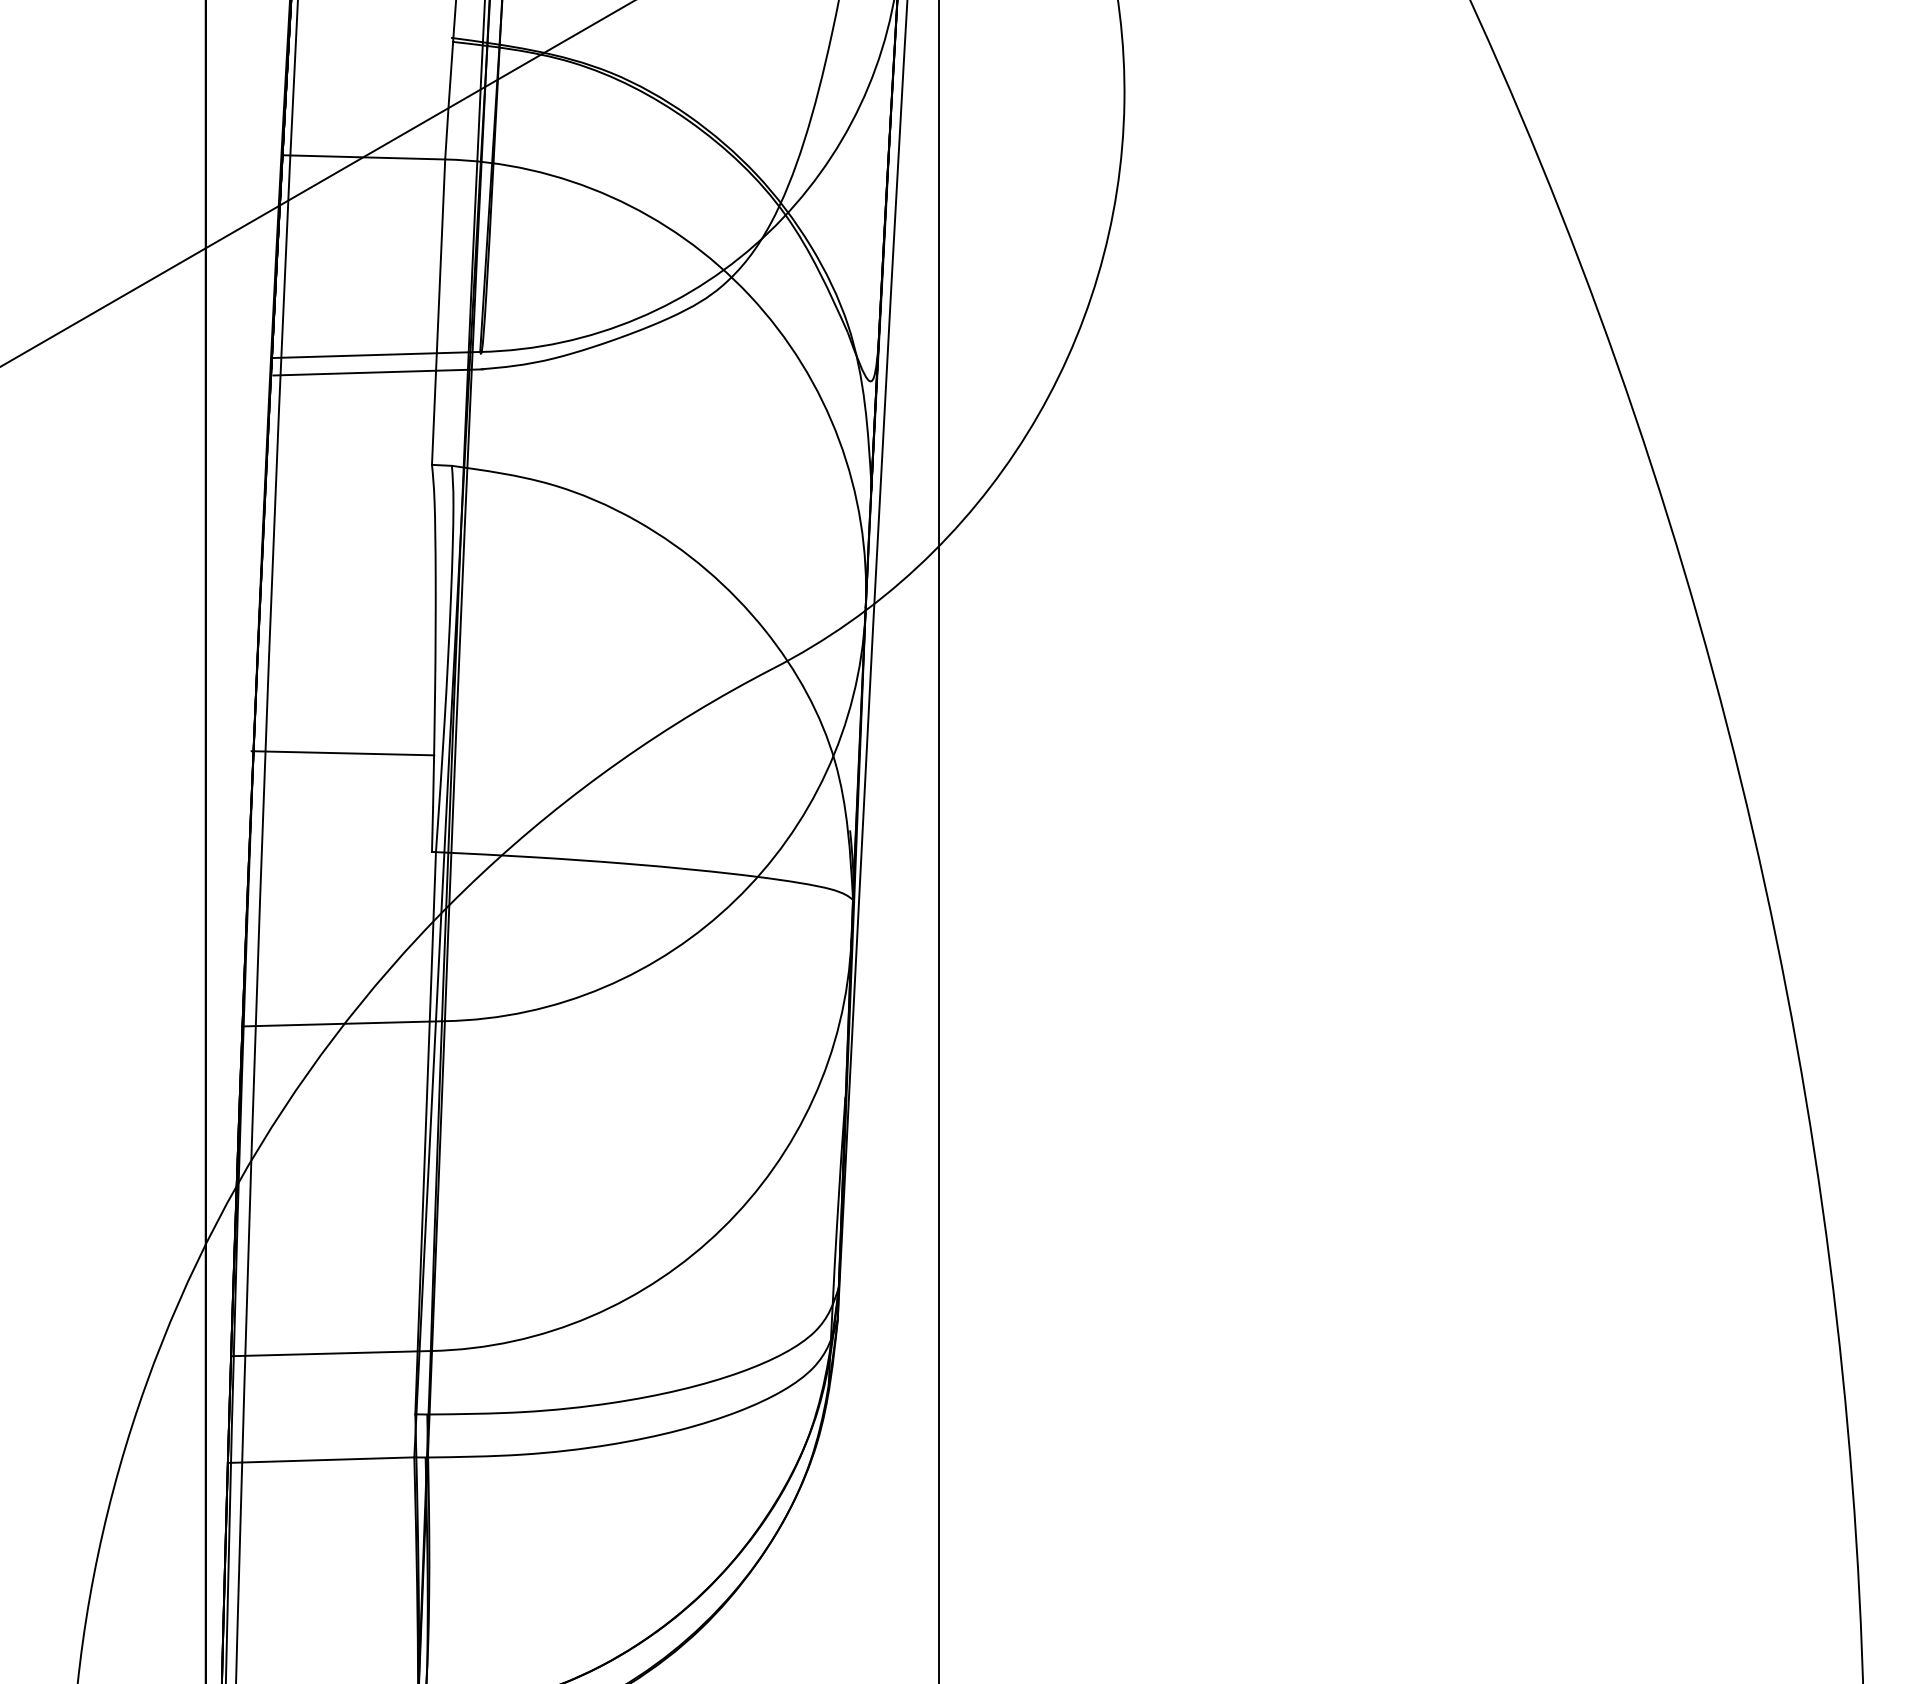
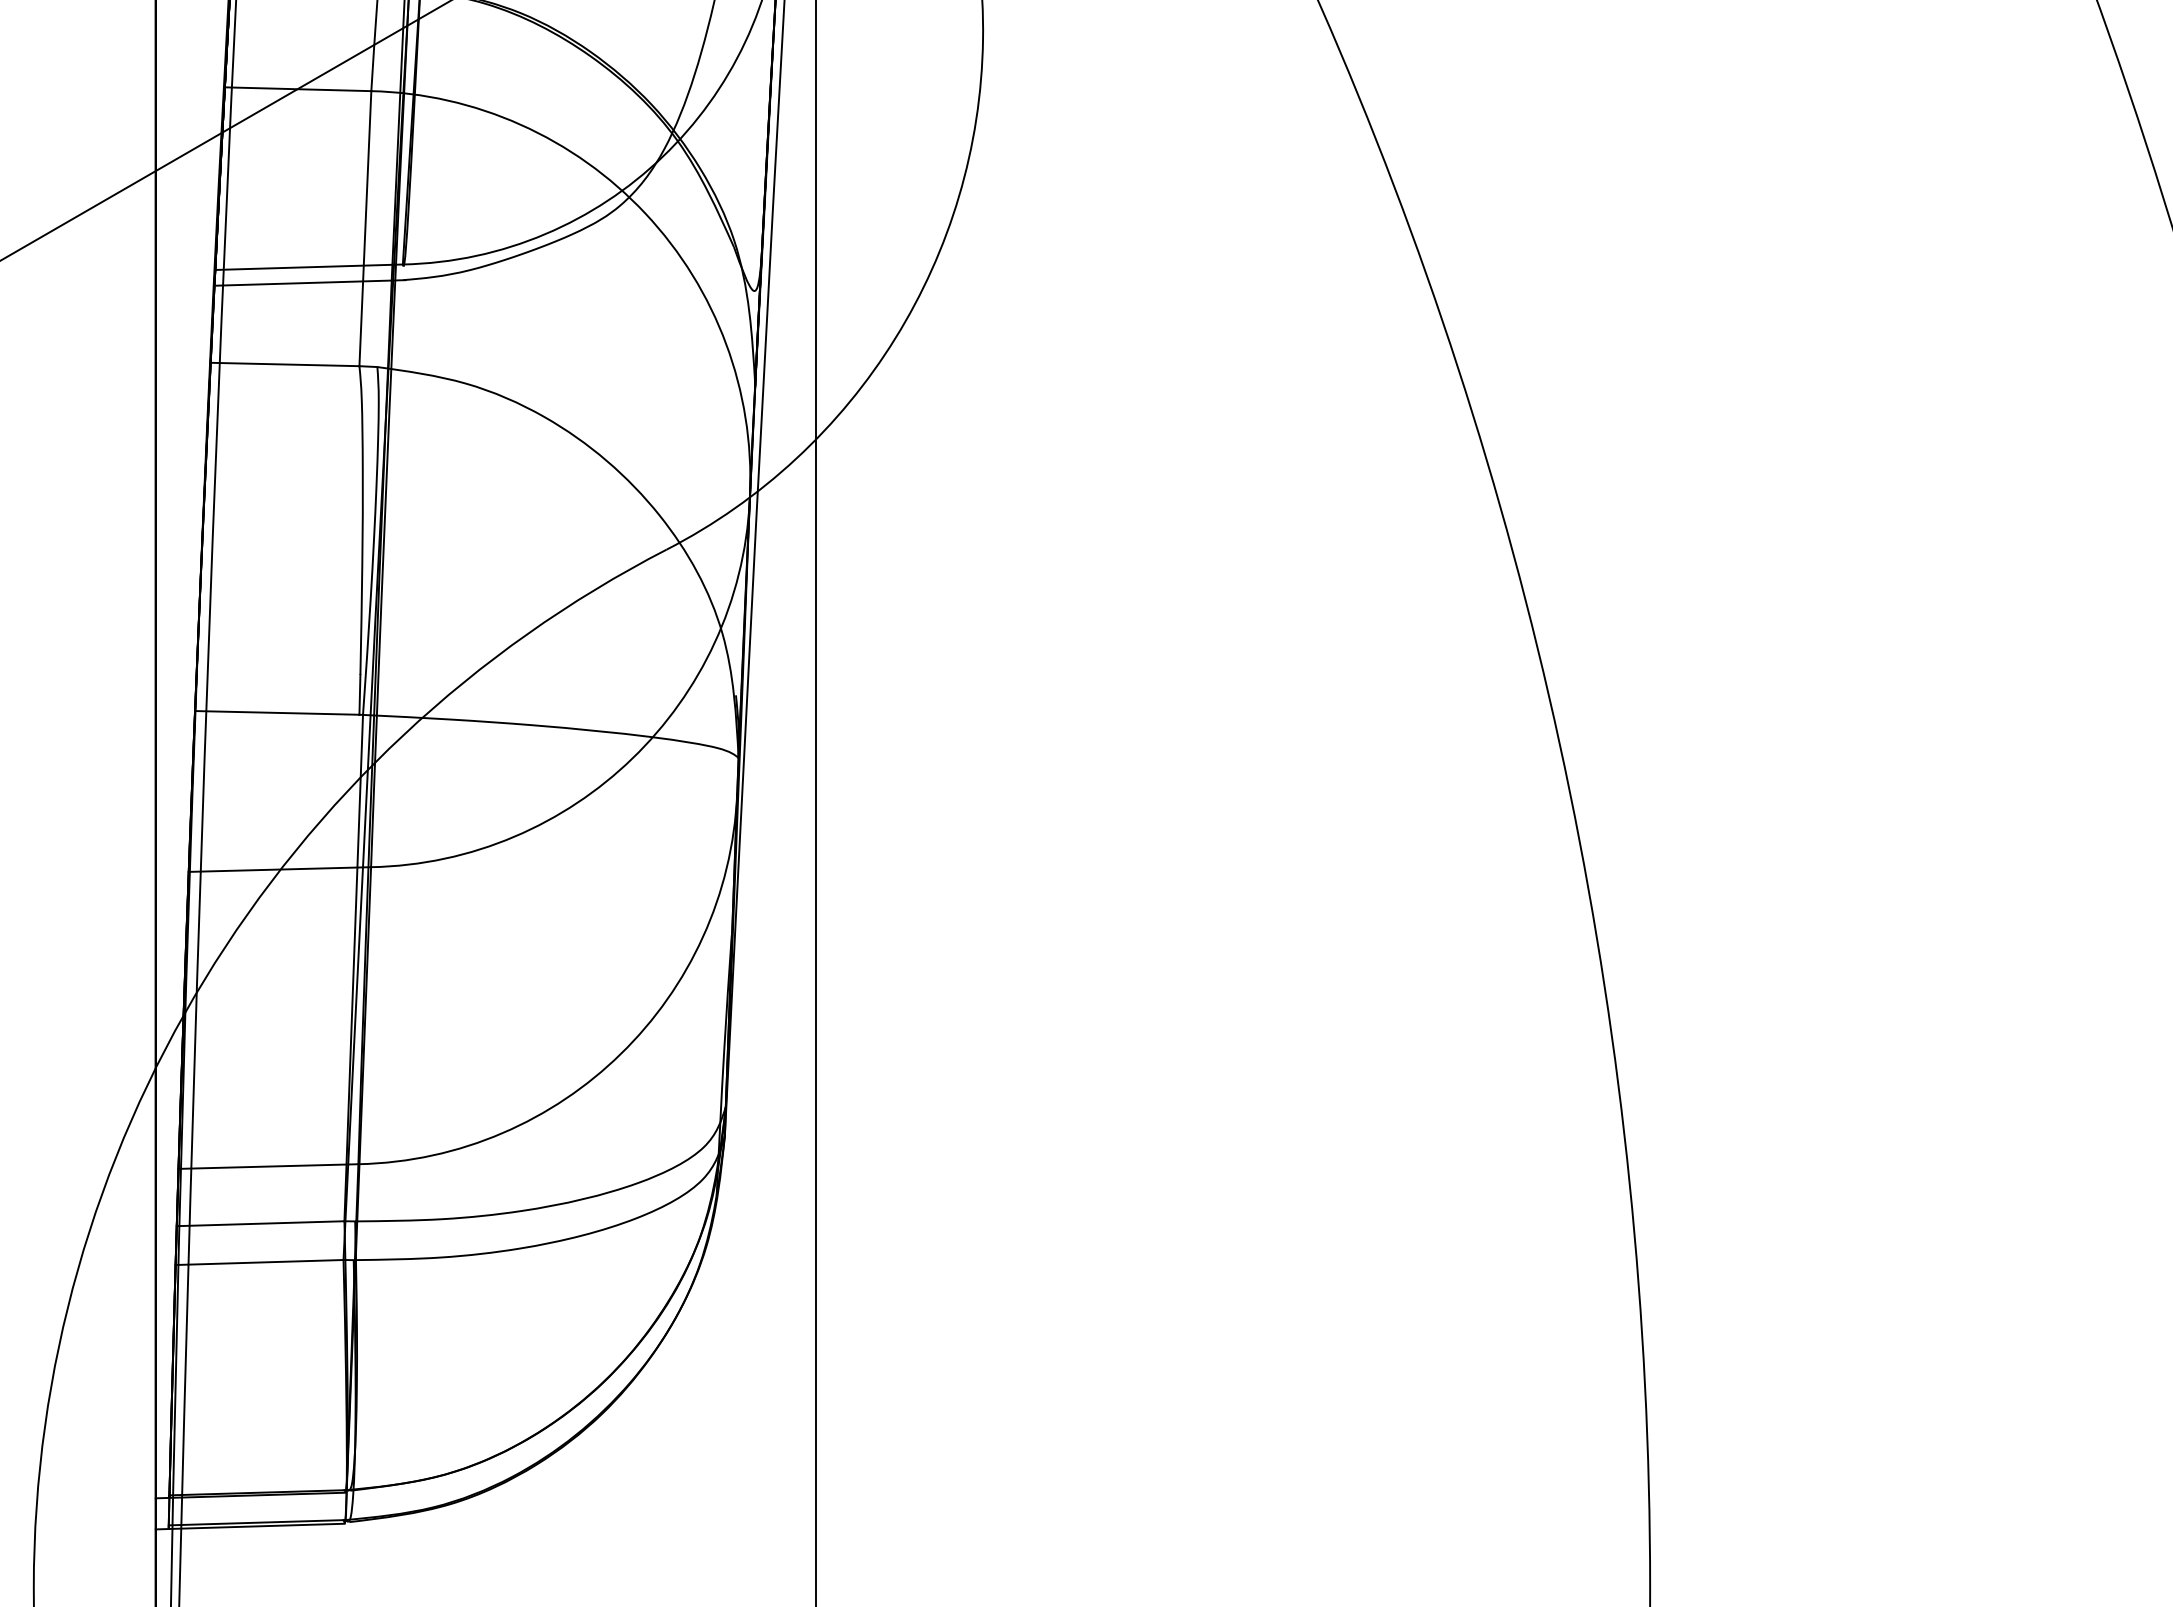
line: (348, 463) -> (284, 364), added
line: (343, 752) -> (277, 712), moved
line: (322, 1416) -> (260, 1223), added

